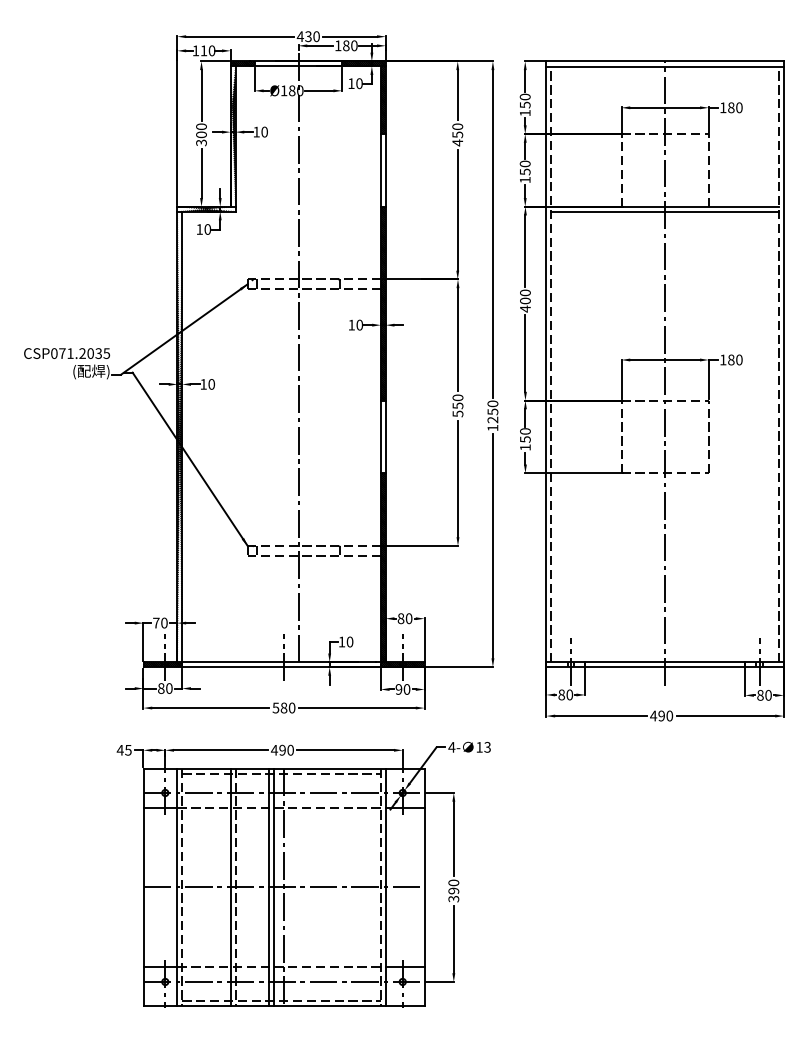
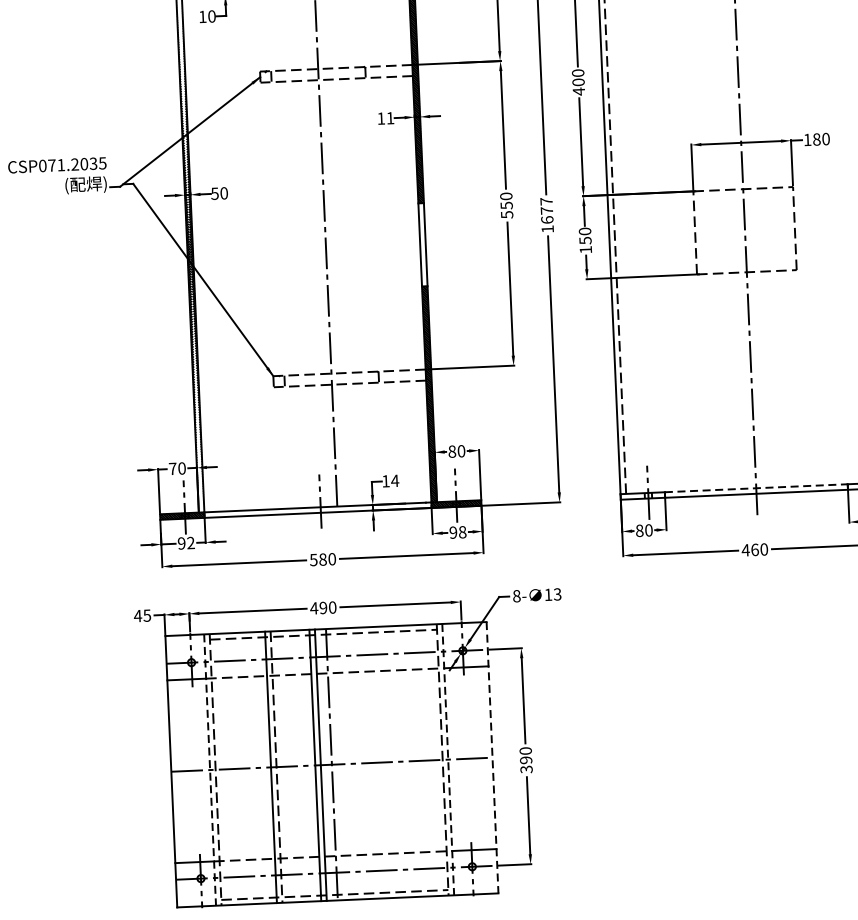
text: (359, 324) -> (390, 117), 10 -> 11
text: (203, 384) -> (214, 193), 10 -> 50
text: (492, 411) -> (546, 210), 1250 -> 1677
text: (349, 641) -> (394, 480), 10 -> 14
line: (665, 662) -> (756, 488), solid -> dashed
text: (165, 688) -> (186, 543), 80 -> 92
text: (406, 689) -> (462, 532), 90 -> 98
text: (661, 715) -> (754, 549), 490 -> 460
text: (451, 747) -> (516, 596), 4- -> 8-
line: (177, 887) -> (210, 770), solid -> dashed
line: (385, 887) -> (447, 759), solid -> dashed
line: (424, 887) -> (492, 757), solid -> dashed

